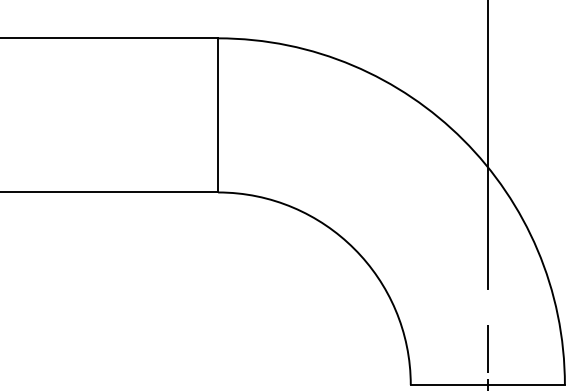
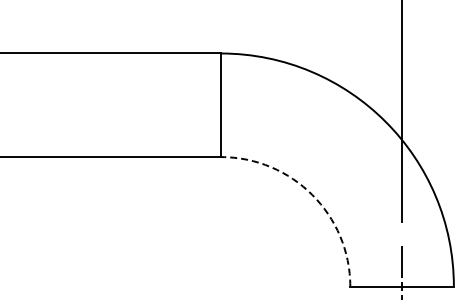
arc: (354, 249) -> (312, 195), solid -> dashed

